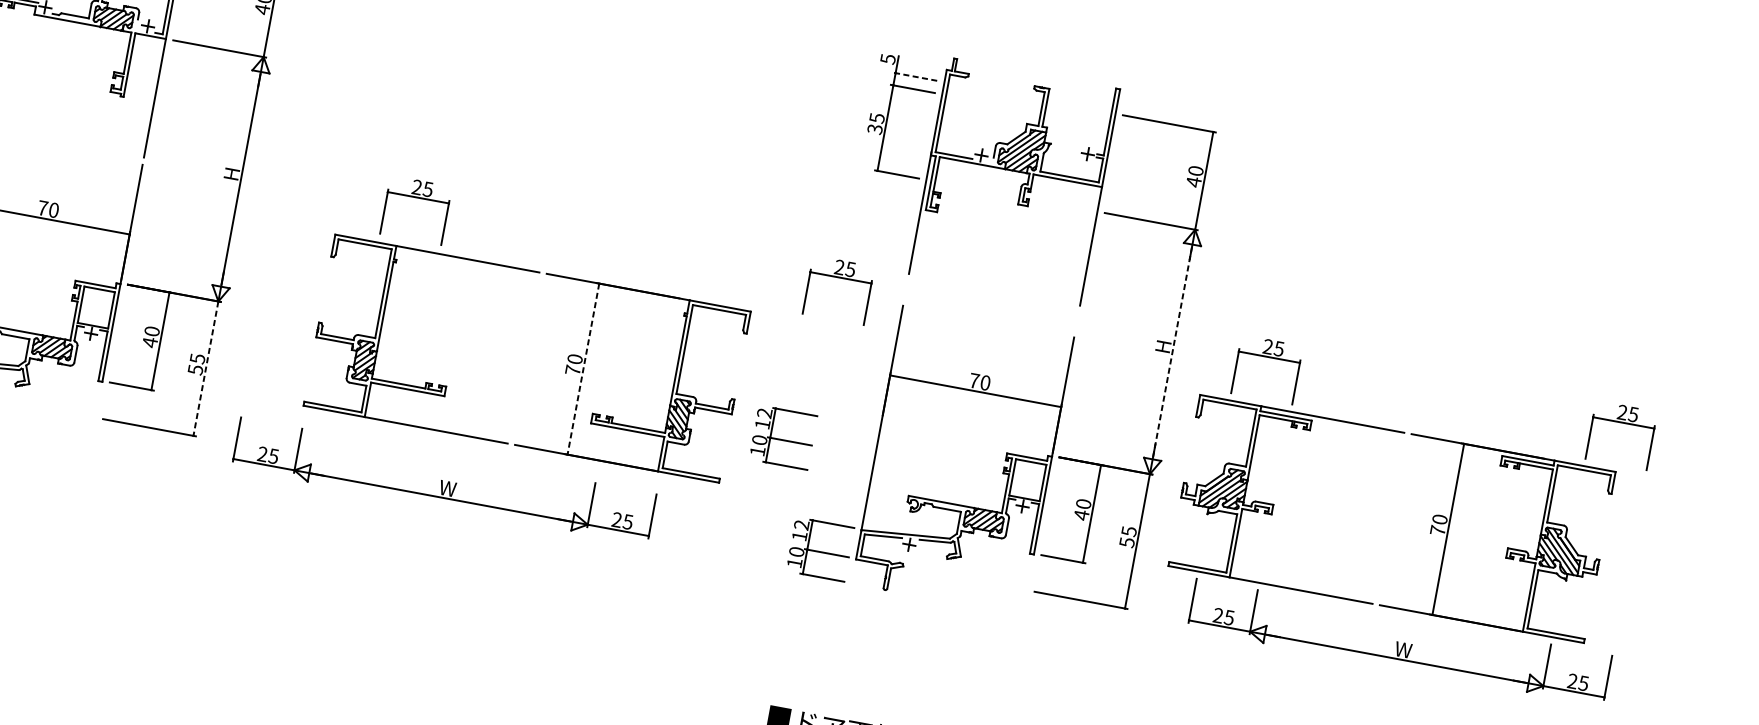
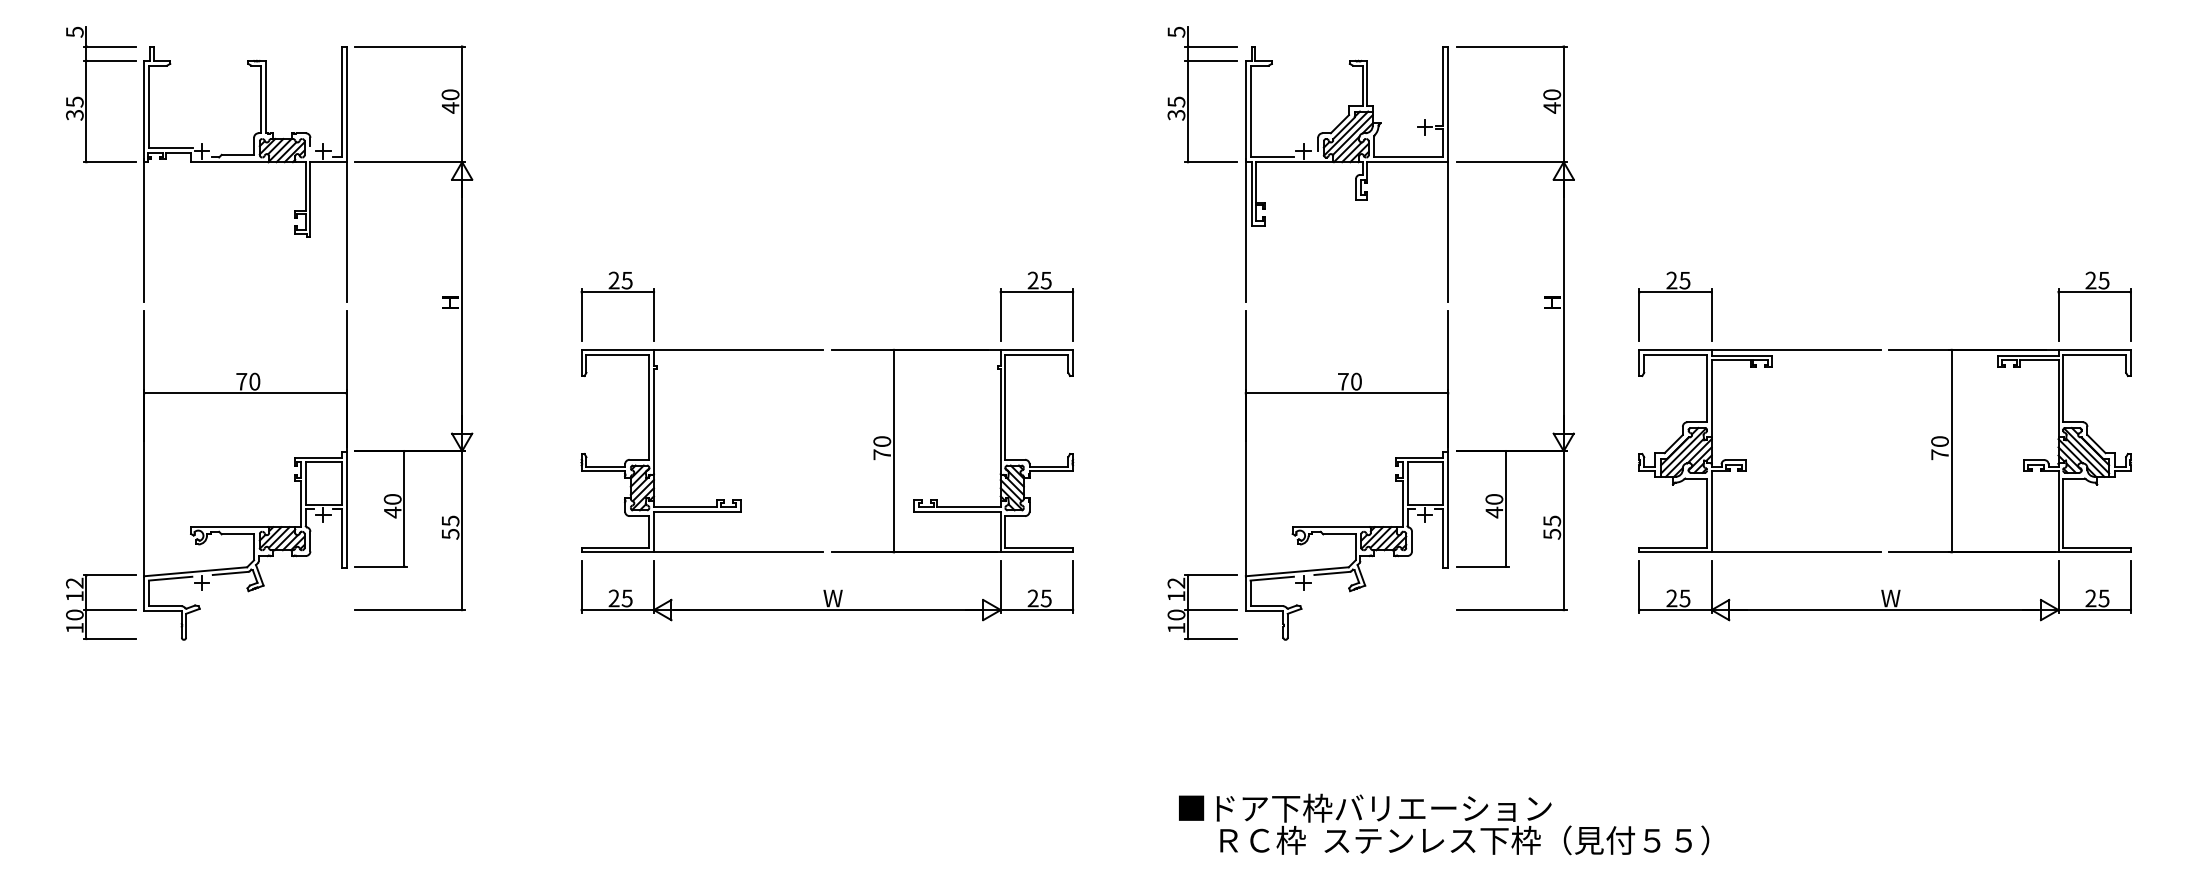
line: (914, 76) -> (1210, 46), dashed -> solid
part: (1021, 184) -> (1355, 176), moved
part: (418, 197) -> (617, 292), moved
part: (840, 278) -> (1036, 292), moved
line: (1172, 352) -> (1563, 307), dashed -> solid
line: (206, 369) -> (462, 531), dashed -> solid
line: (583, 369) -> (893, 451), dashed -> solid
part: (783, 437) -> (1136, 486), removed
part: (443, 480) -> (826, 590), moved
part: (1431, 525) -> (1931, 450), moved

